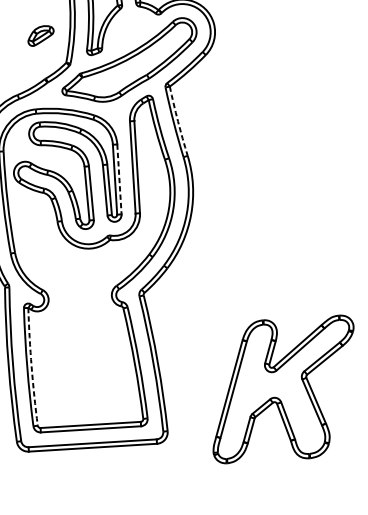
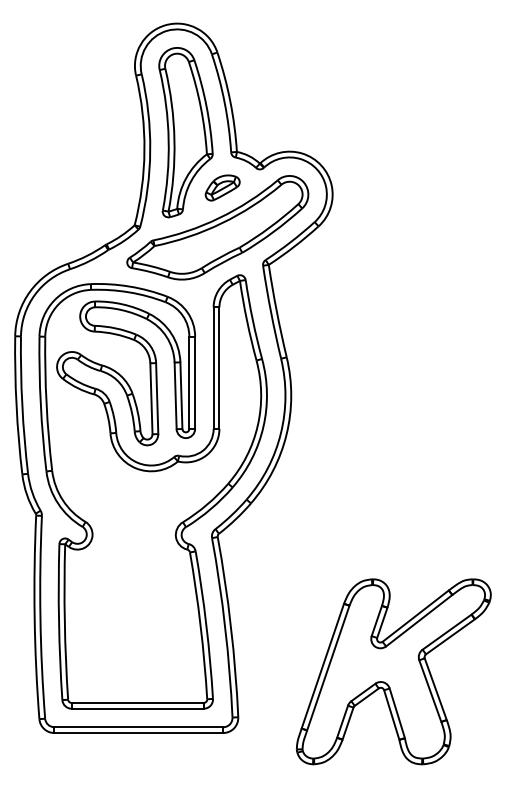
part: (40, 35) -> (222, 187), moved
arc: (177, 121) -> (276, 311), dashed -> solid
line: (119, 179) -> (195, 383), dashed -> solid
arc: (31, 367) -> (64, 622), dashed -> solid

